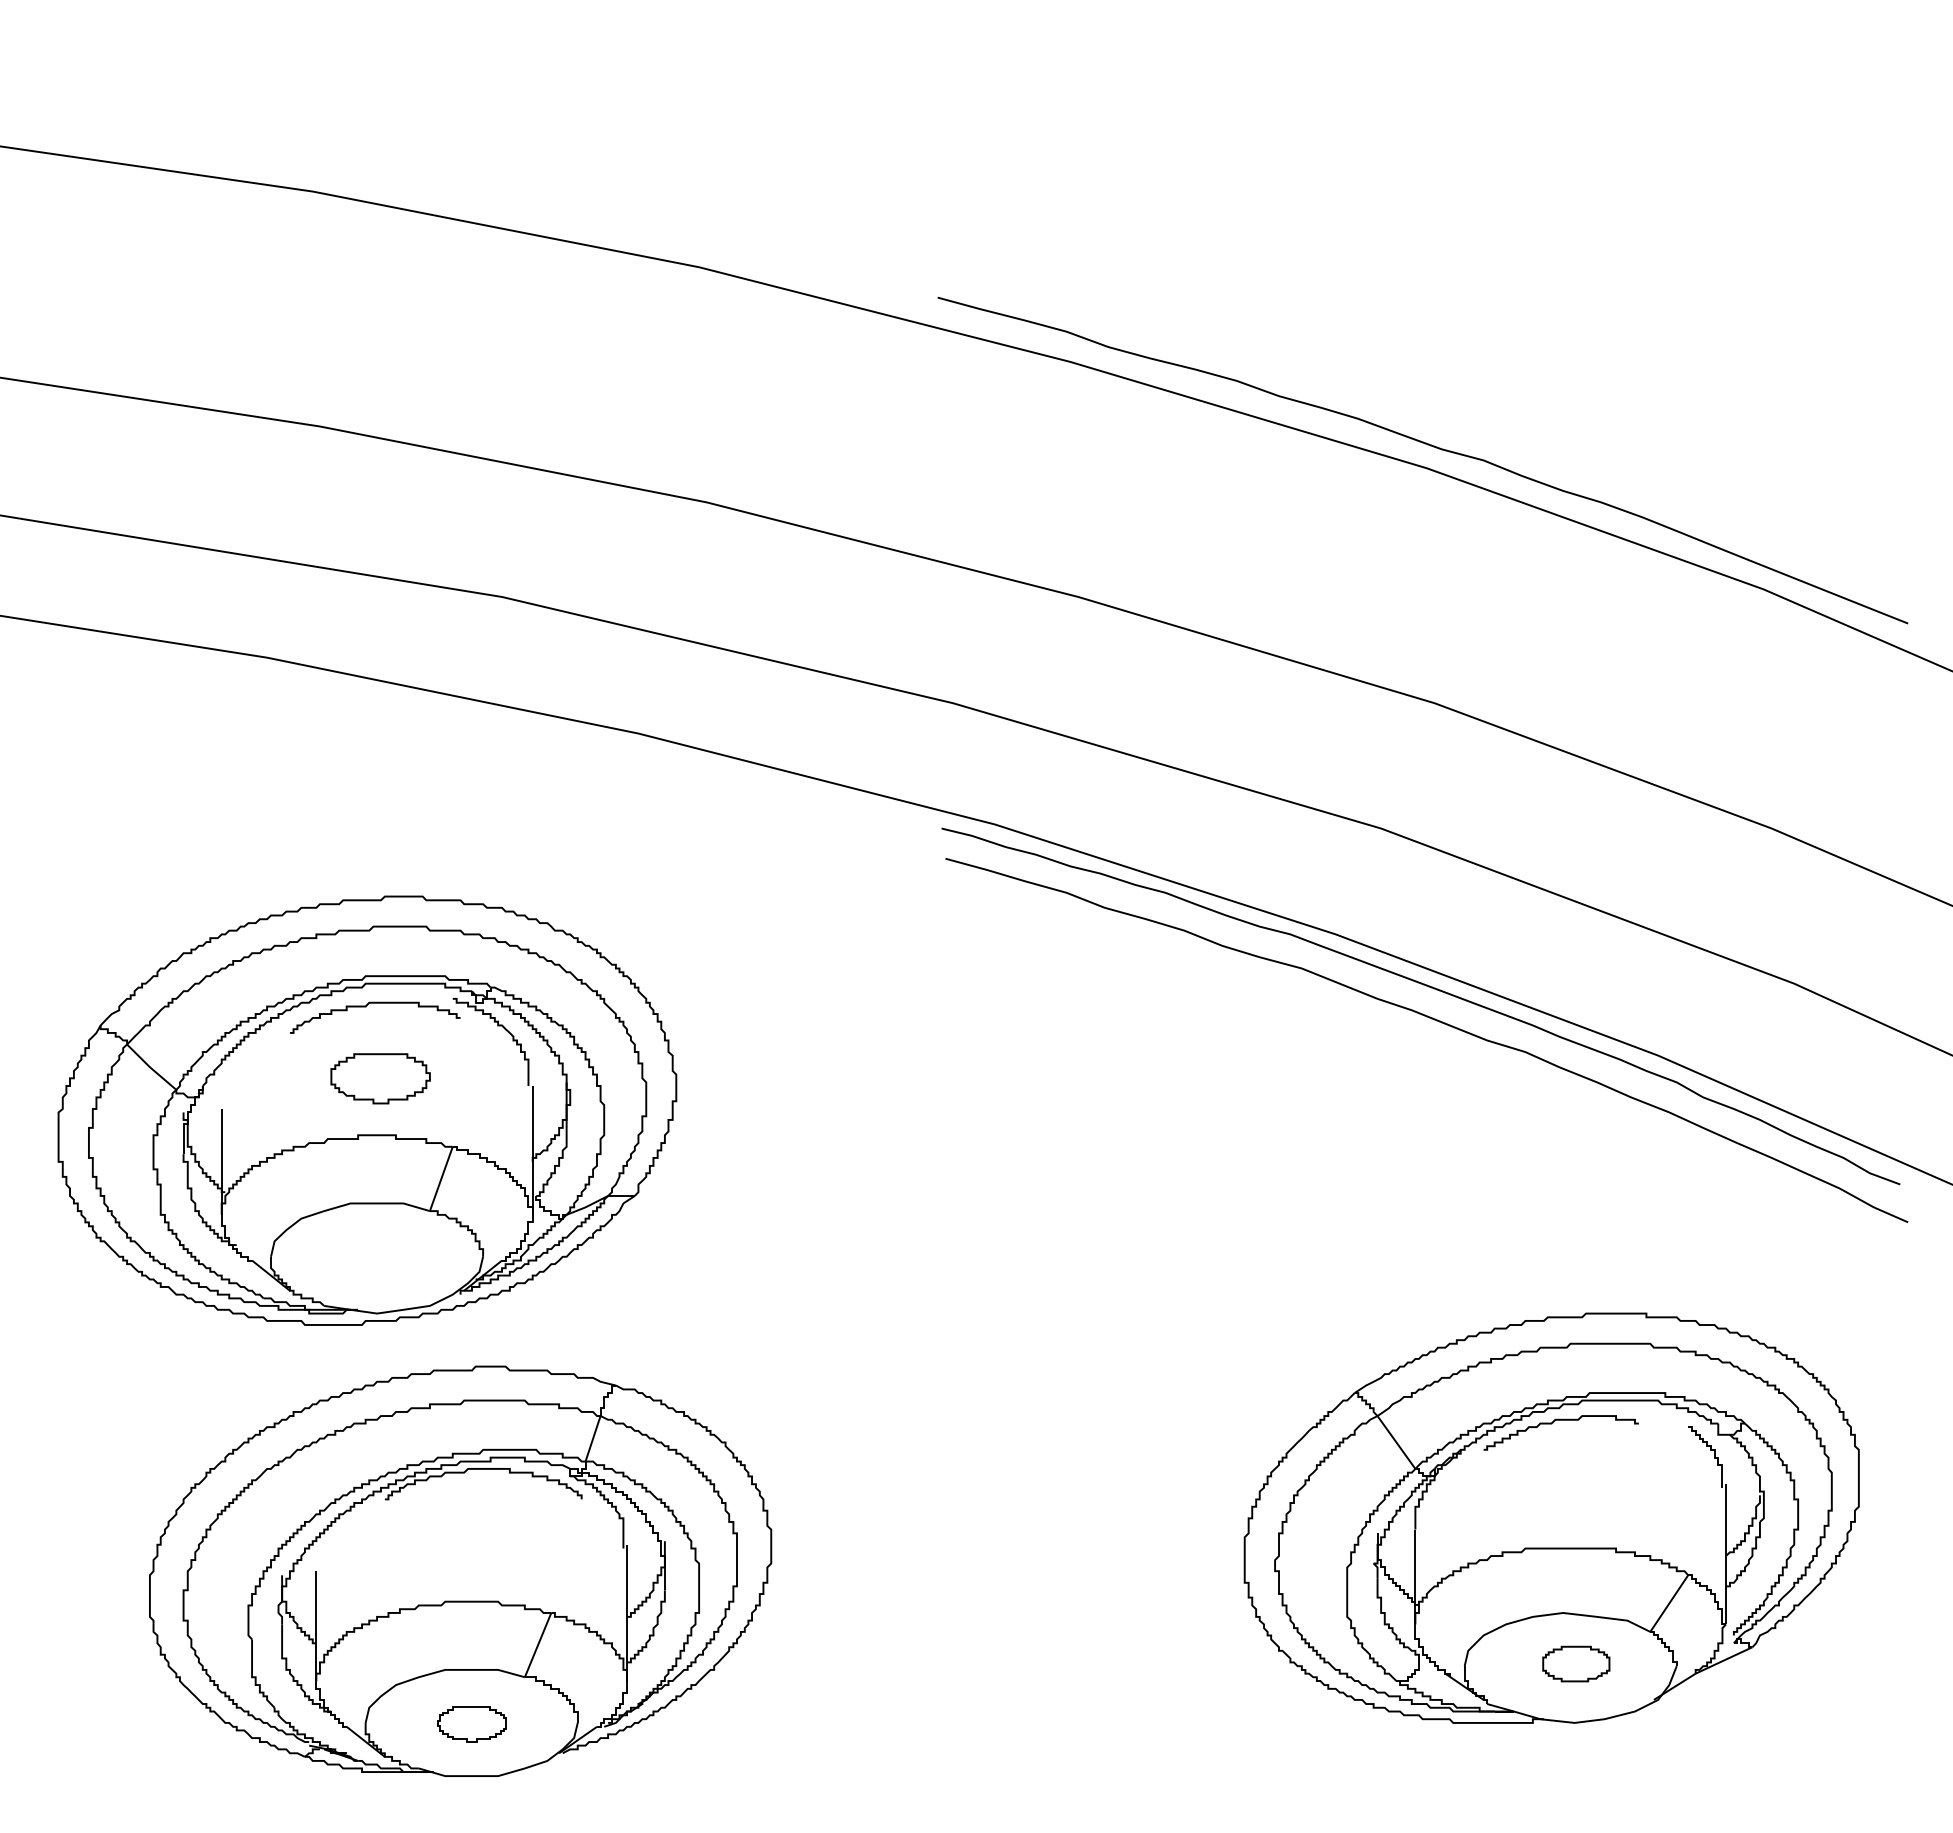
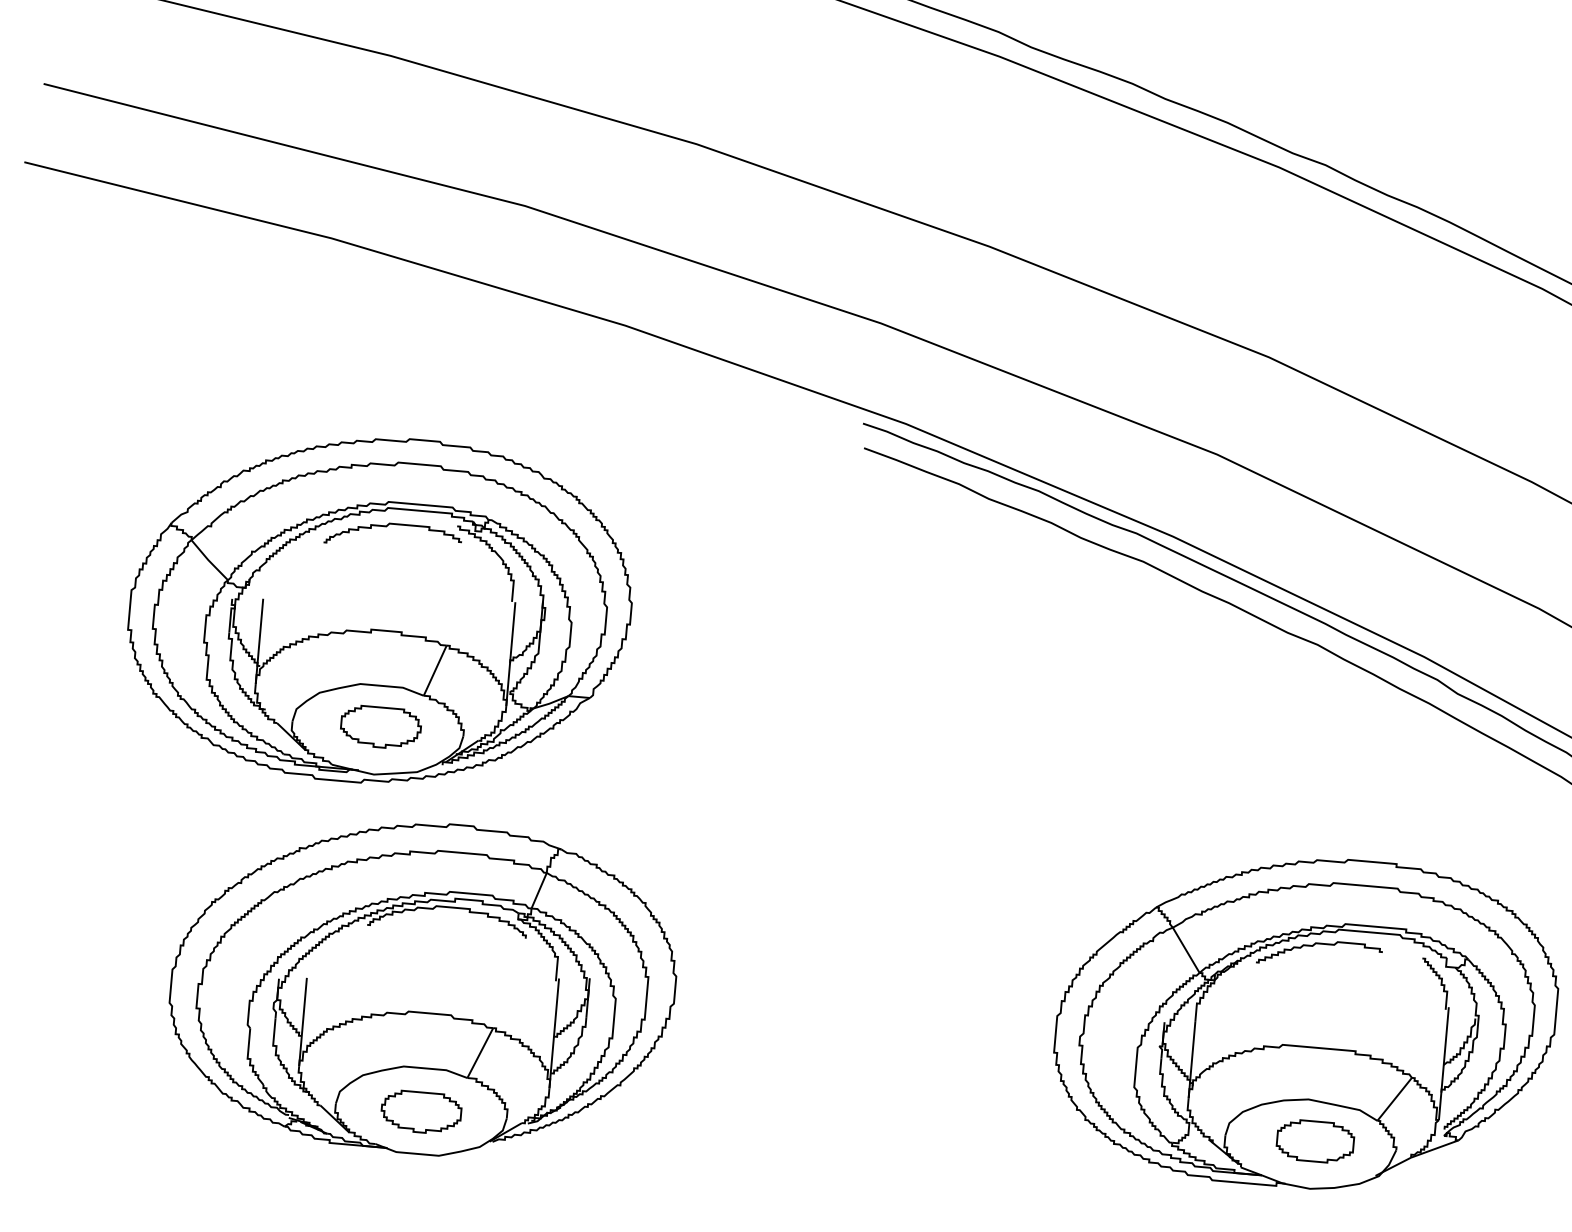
part: (380, 1078) -> (380, 727), moved
part: (1576, 1663) -> (1315, 1141), size x1.43
part: (471, 1724) -> (421, 1112), size x1.43

